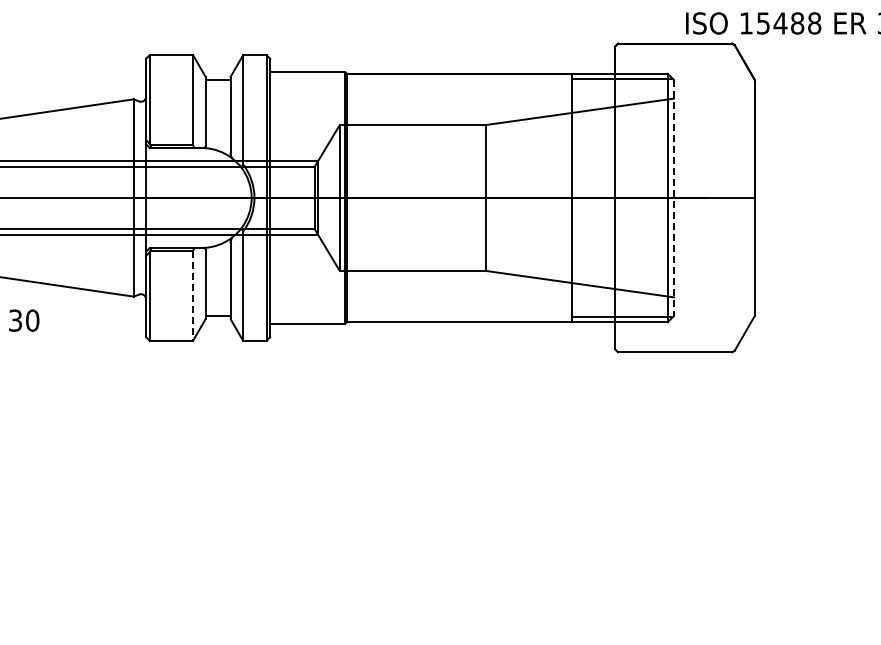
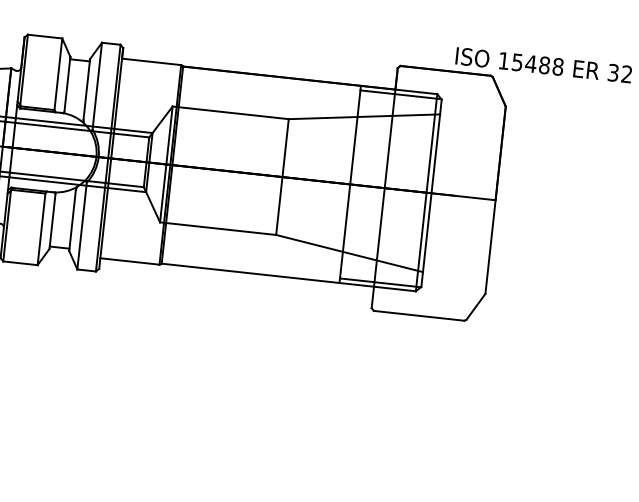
line: (674, 198) -> (431, 193), dashed -> solid
line: (193, 296) -> (41, 230), dashed -> solid

